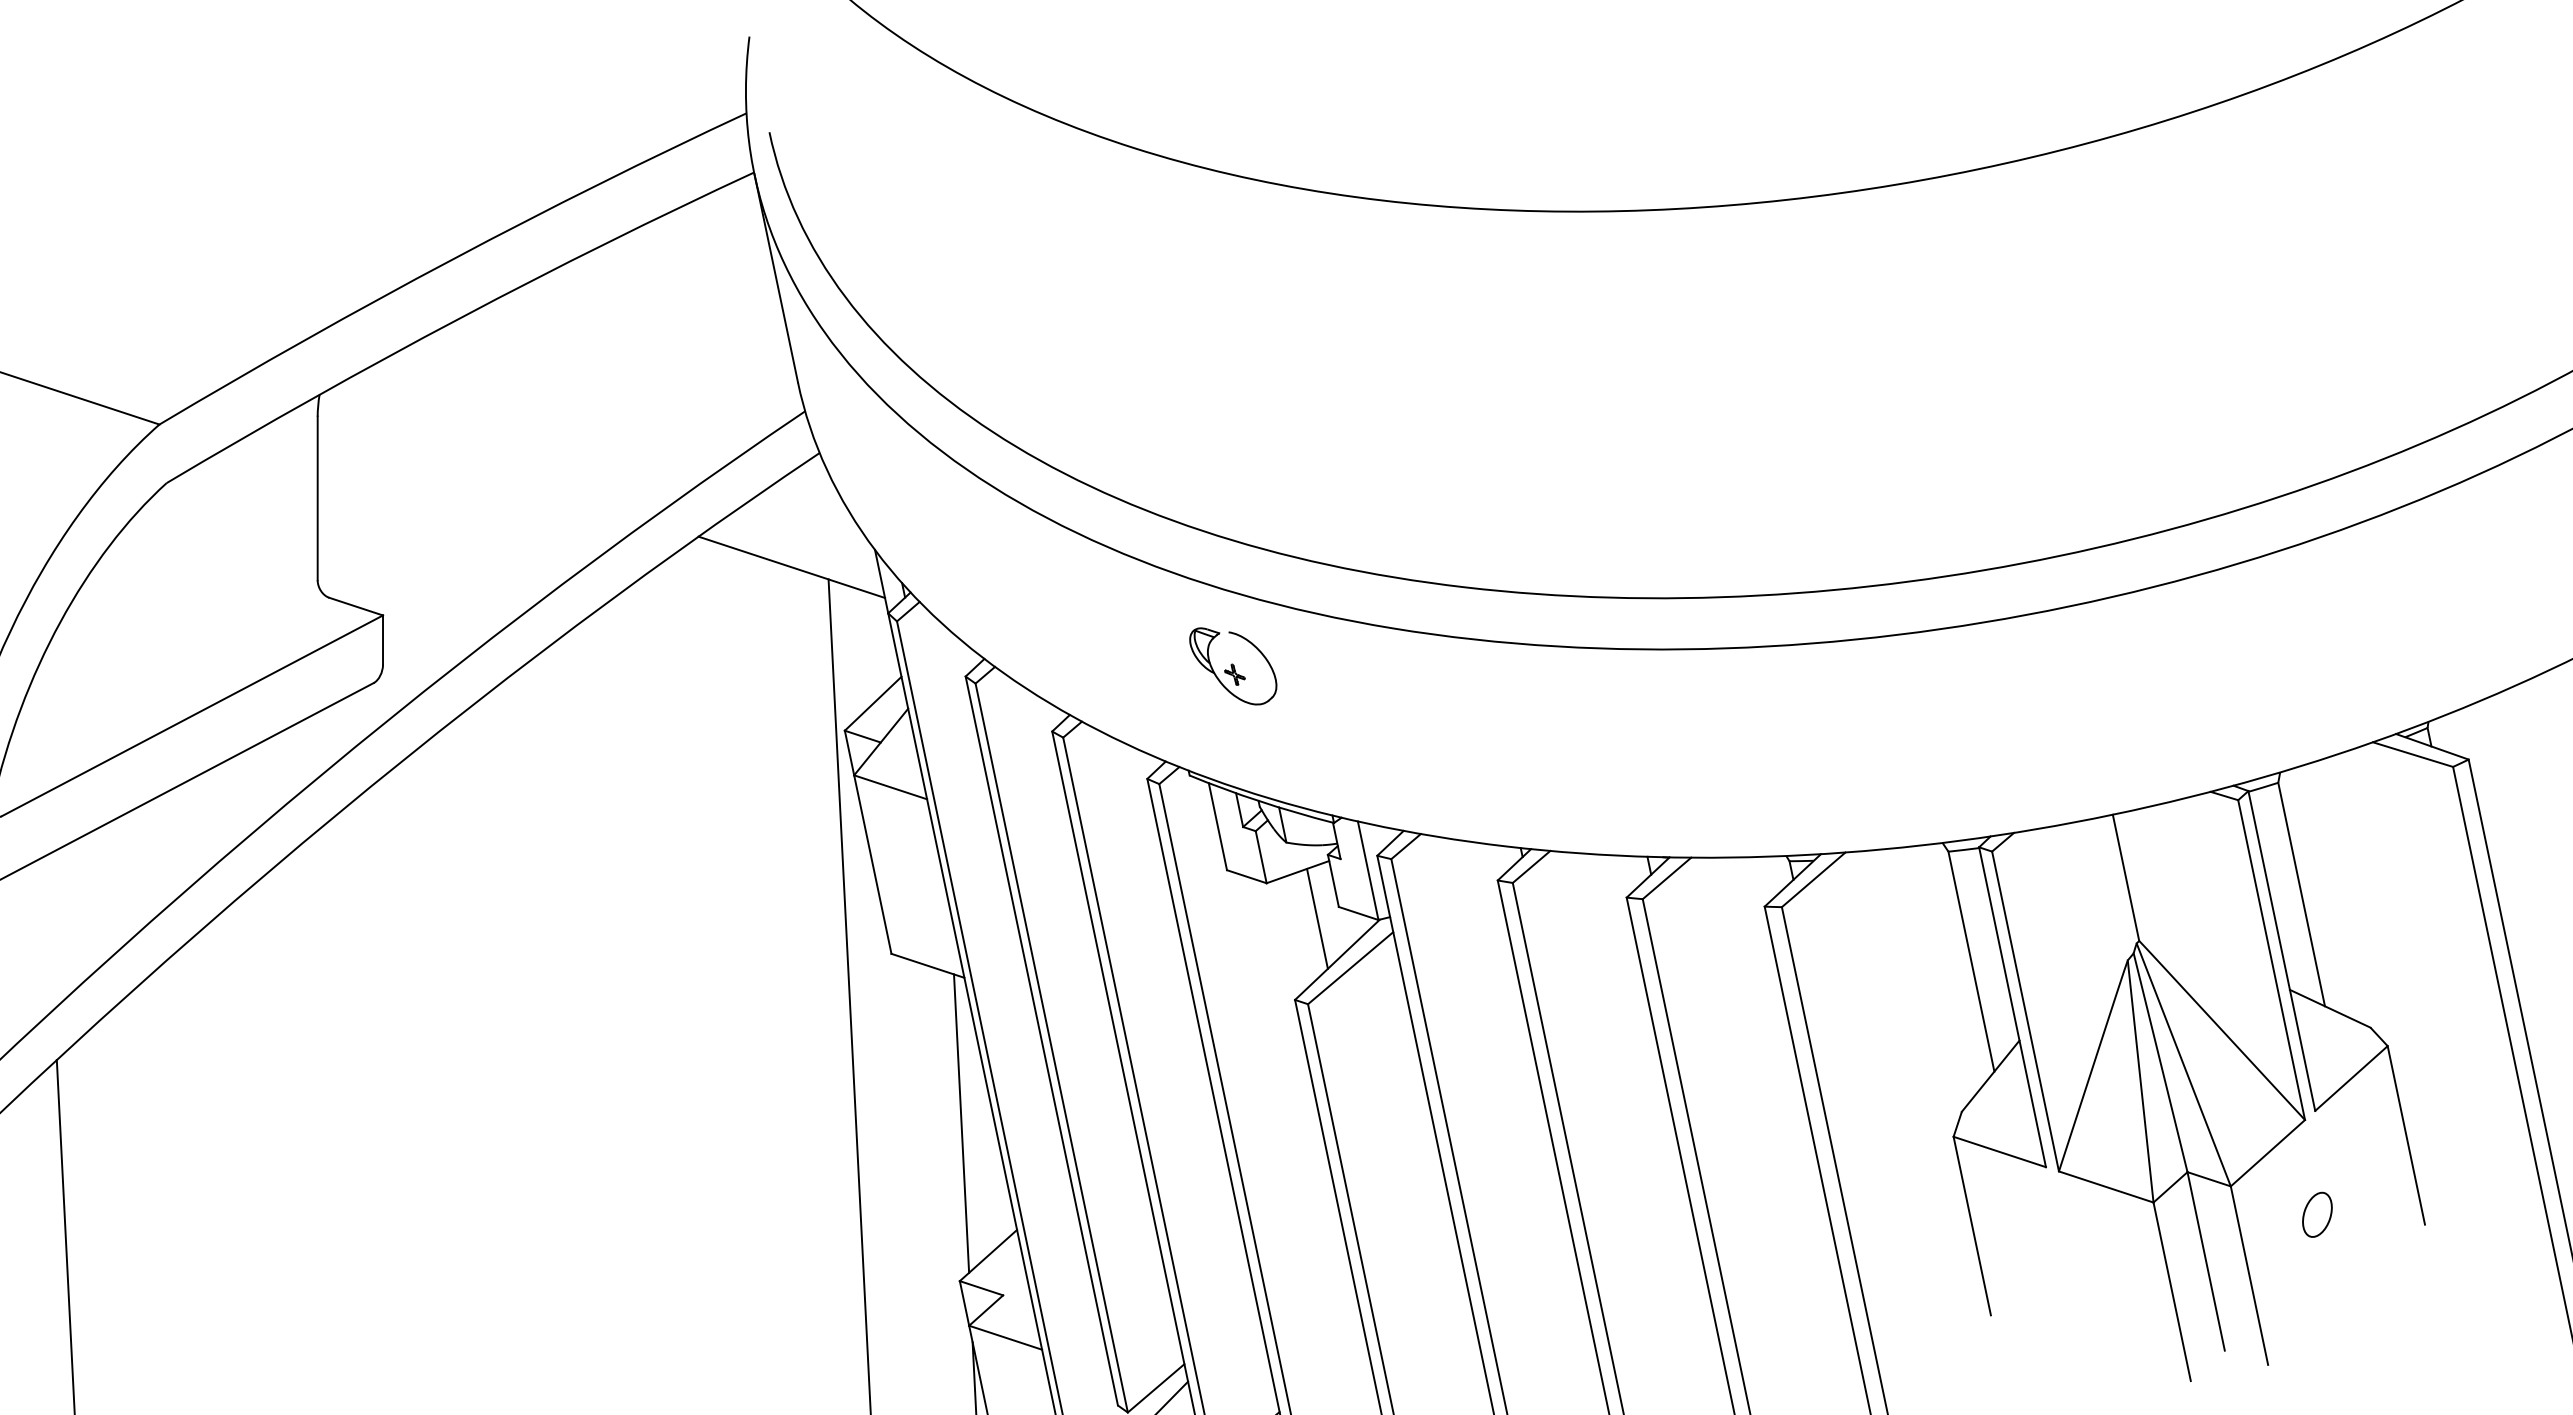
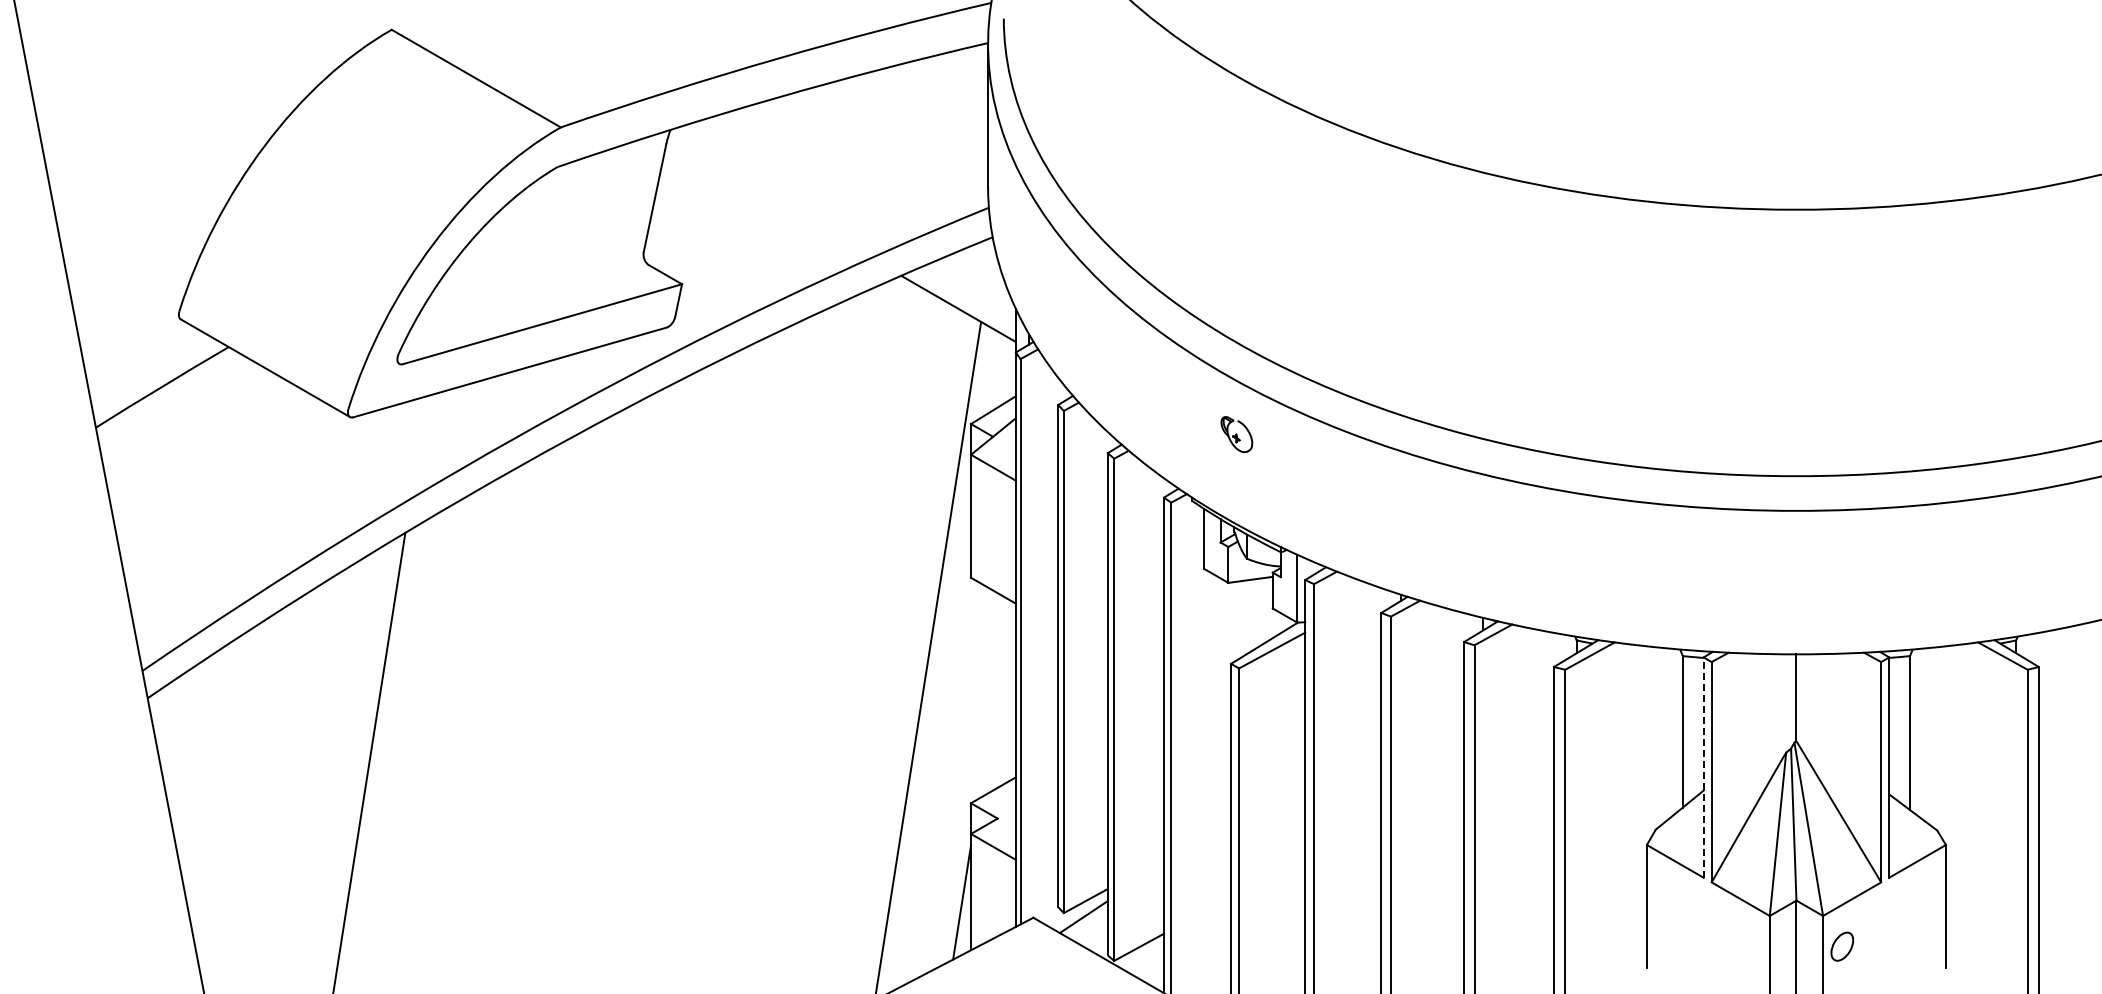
part: (1233, 665) -> (1236, 434), size x0.6
line: (1318, 918) -> (1257, 613), removed
line: (2012, 1007) -> (1703, 767), solid -> dashed
line: (961, 1123) -> (993, 699), removed
part: (2317, 1214) -> (1842, 946), moved

